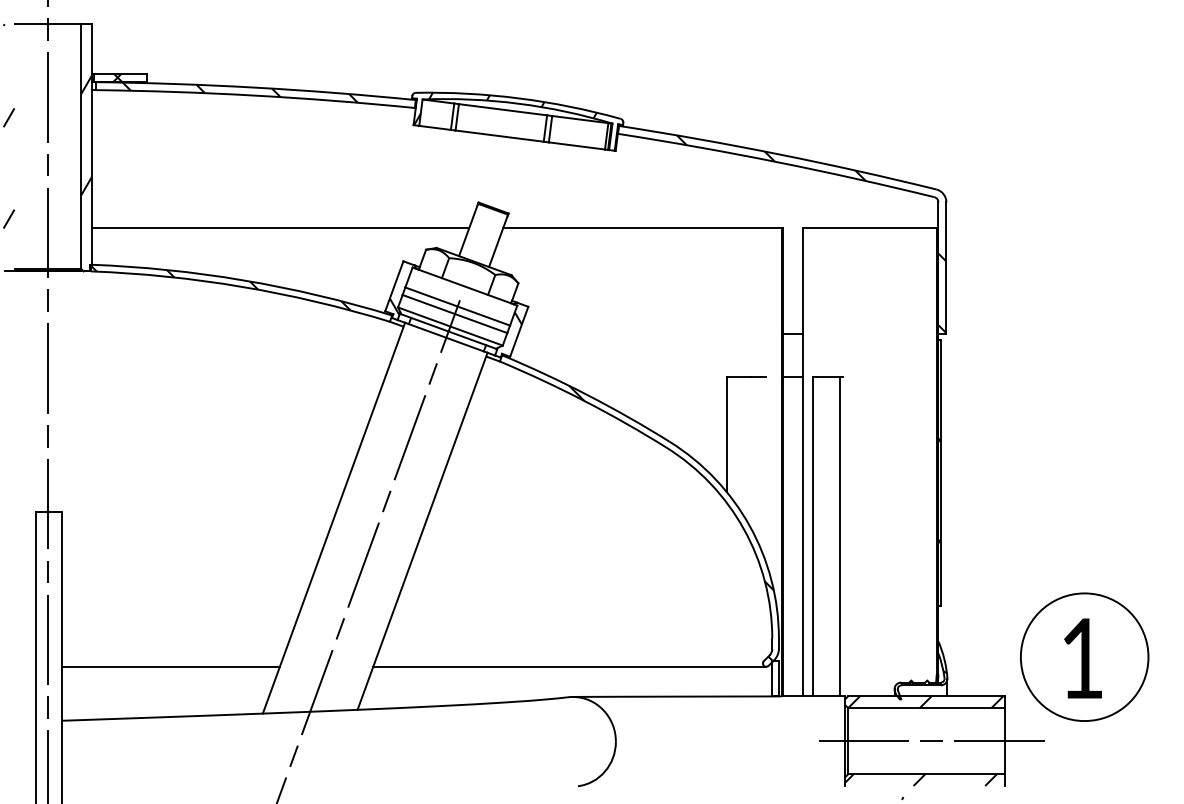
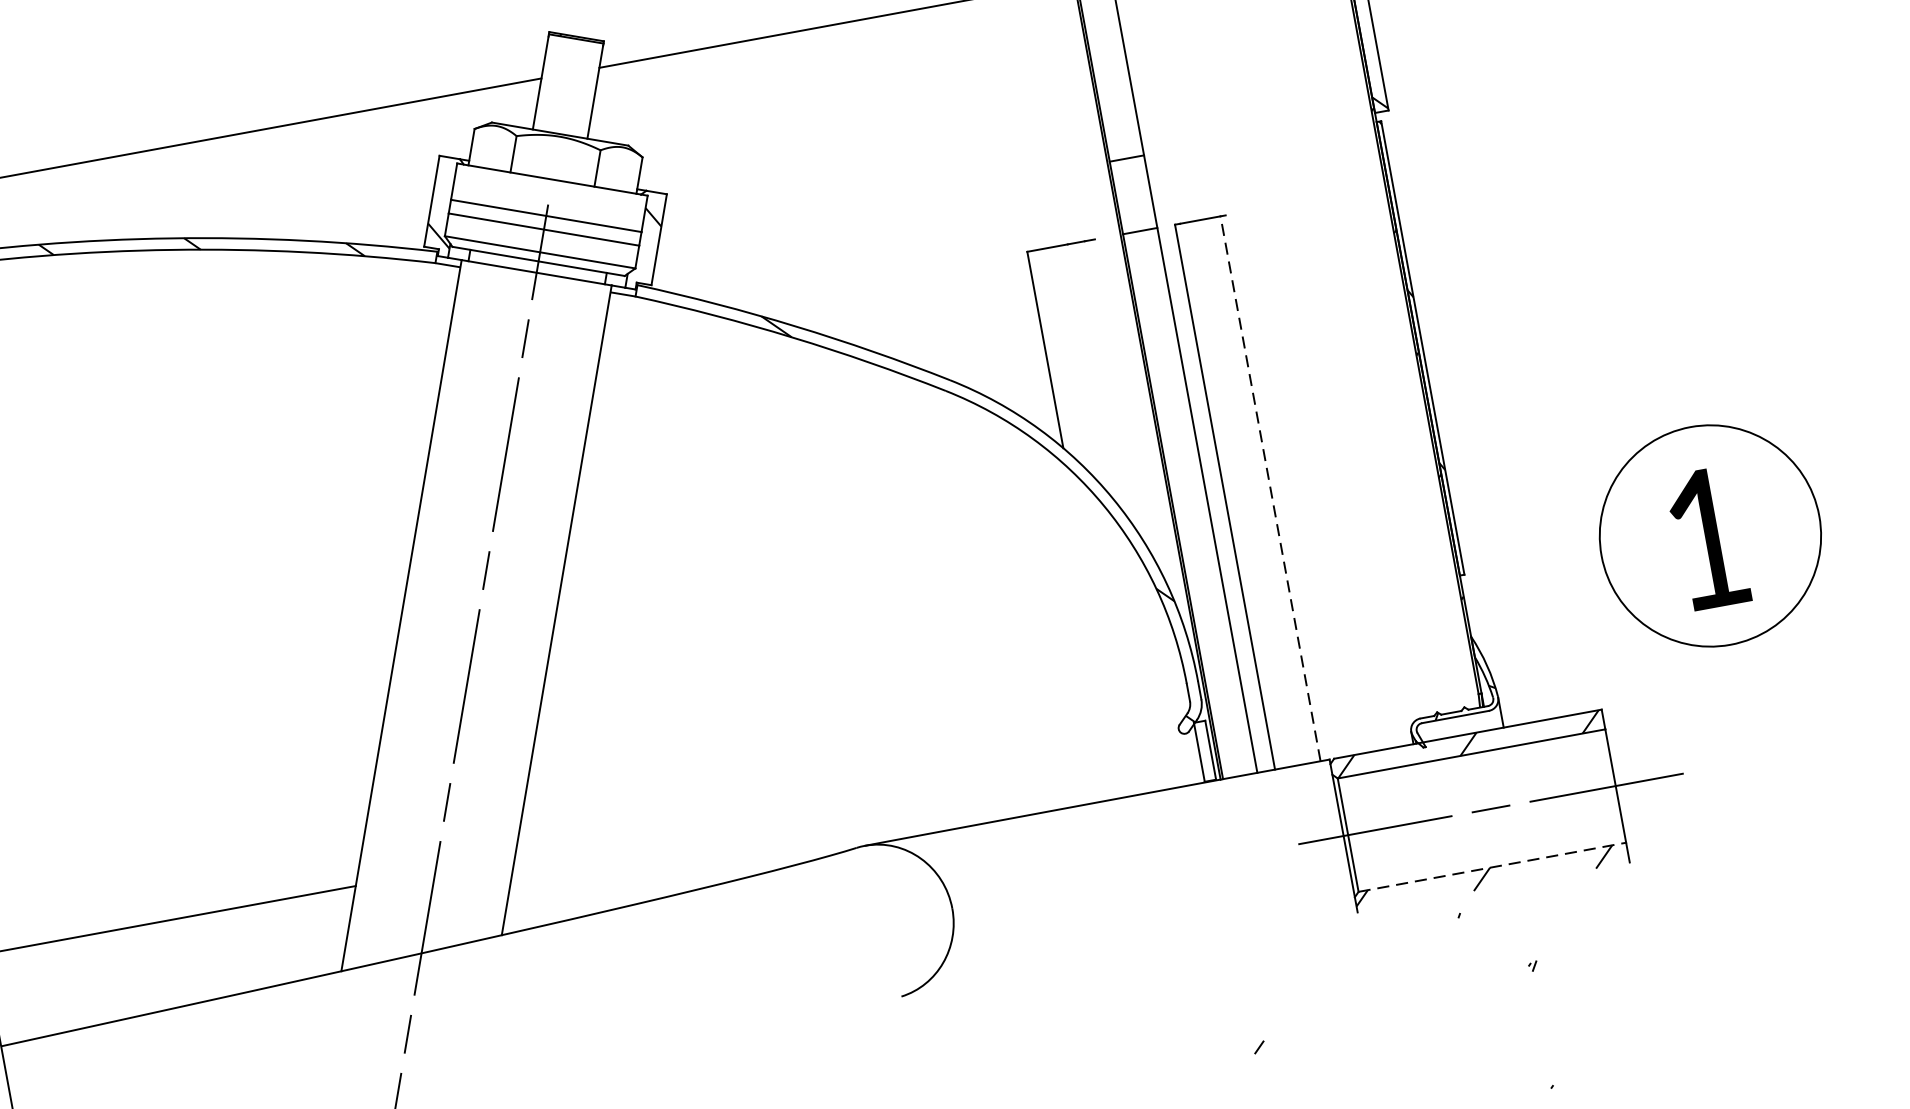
line: (840, 536) -> (1271, 488), solid -> dashed
part: (1084, 656) -> (1709, 534), moved
line: (569, 666) -> (849, 794), removed
line: (926, 774) -> (1492, 867), solid -> dashed

